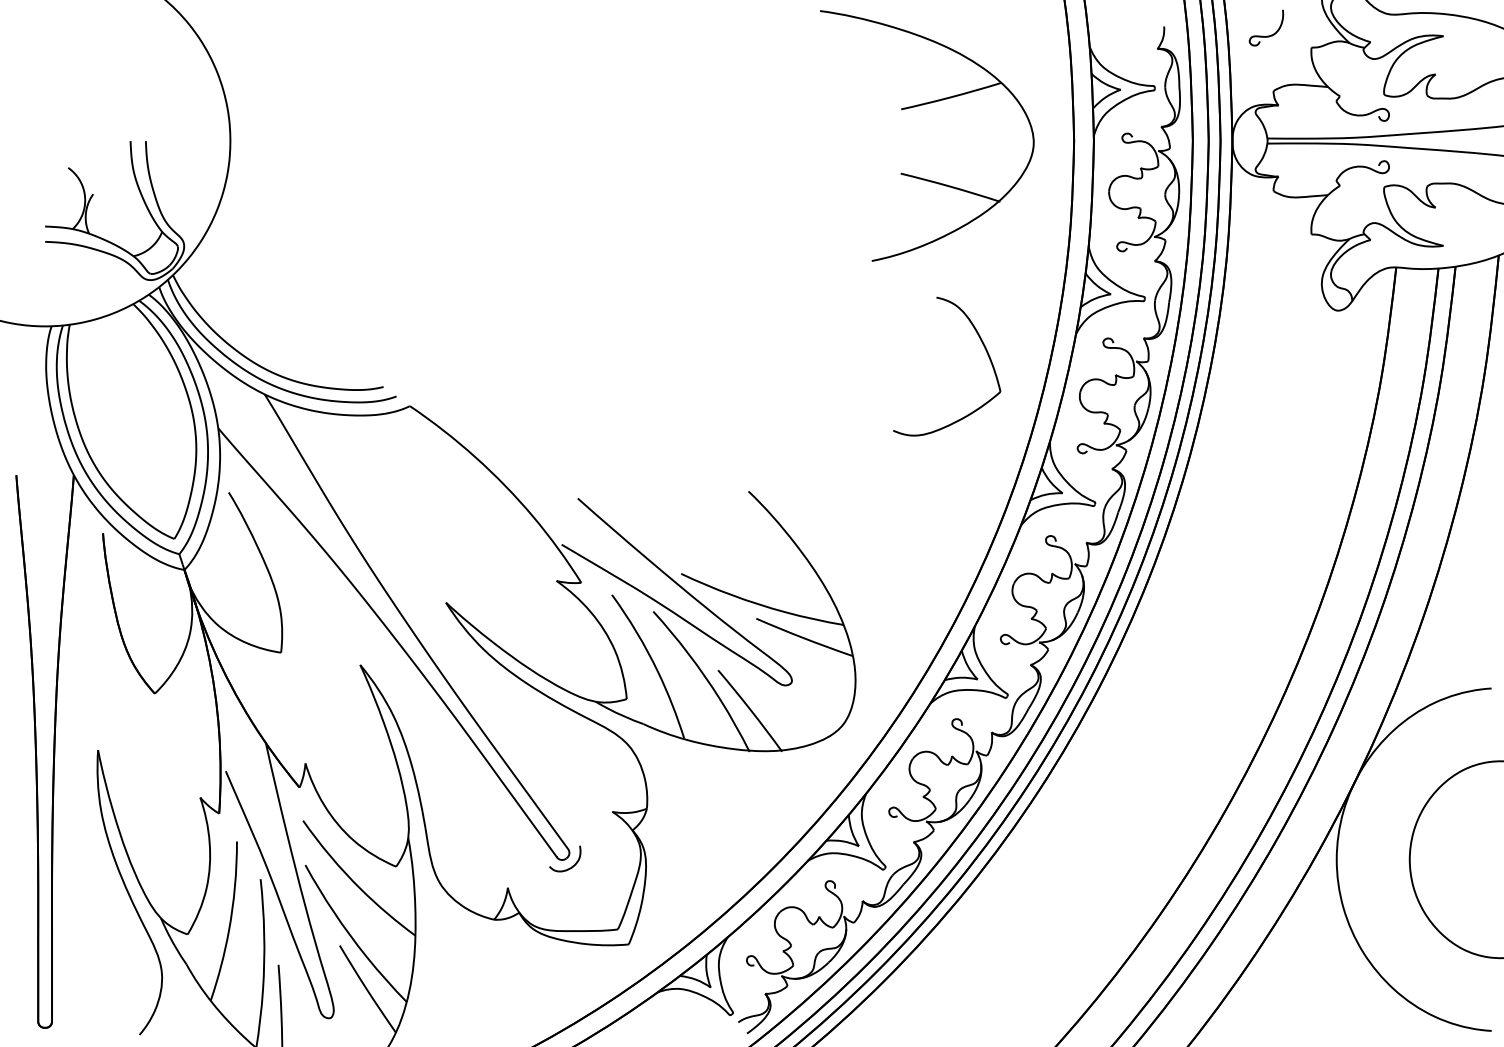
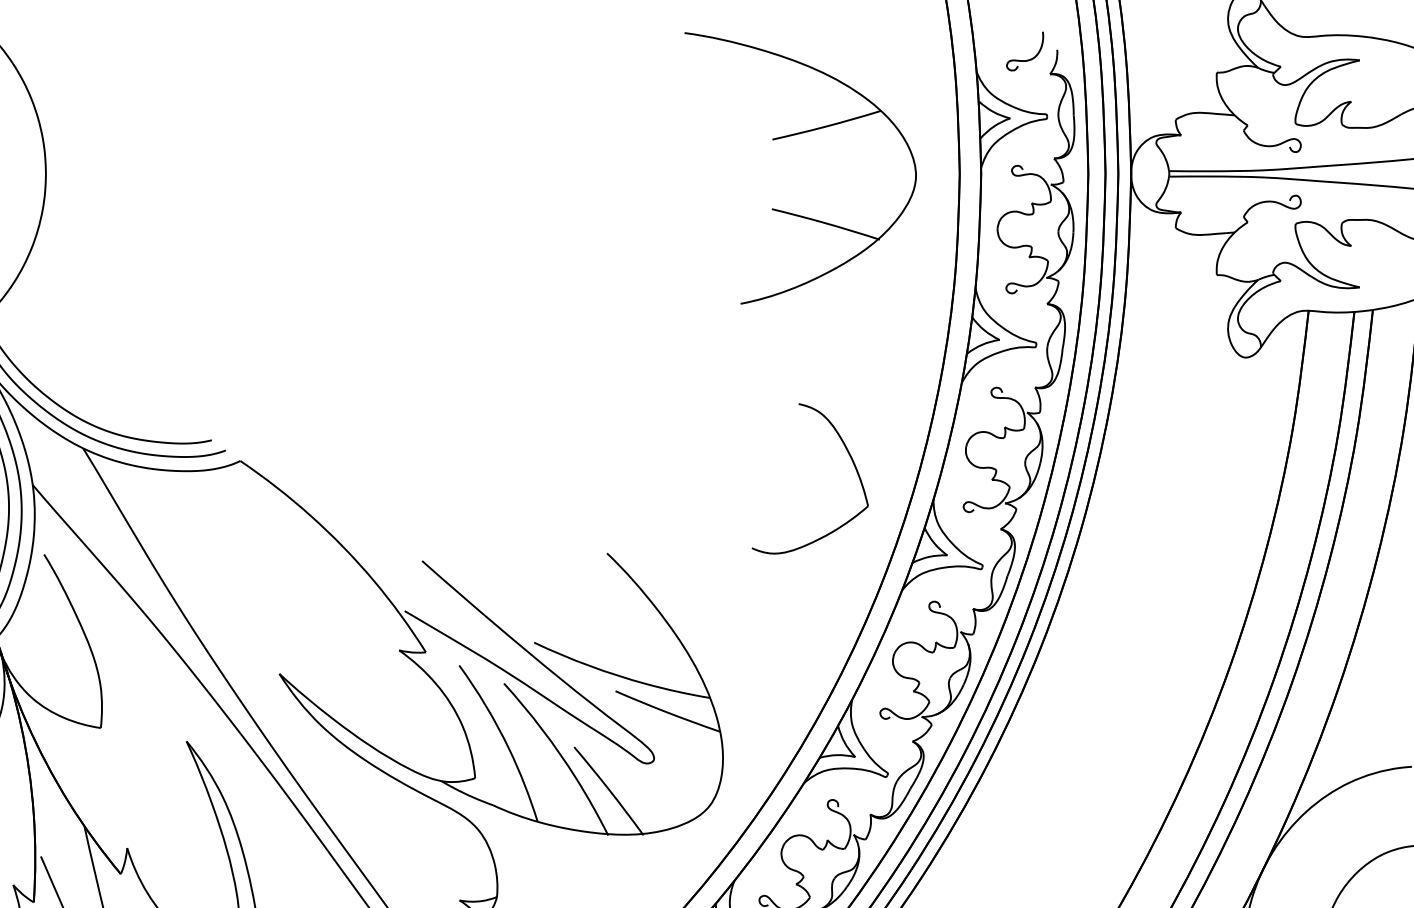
curve: (1267, 35) -> (1026, 59), moved
part: (984, 348) -> (850, 459), moved

